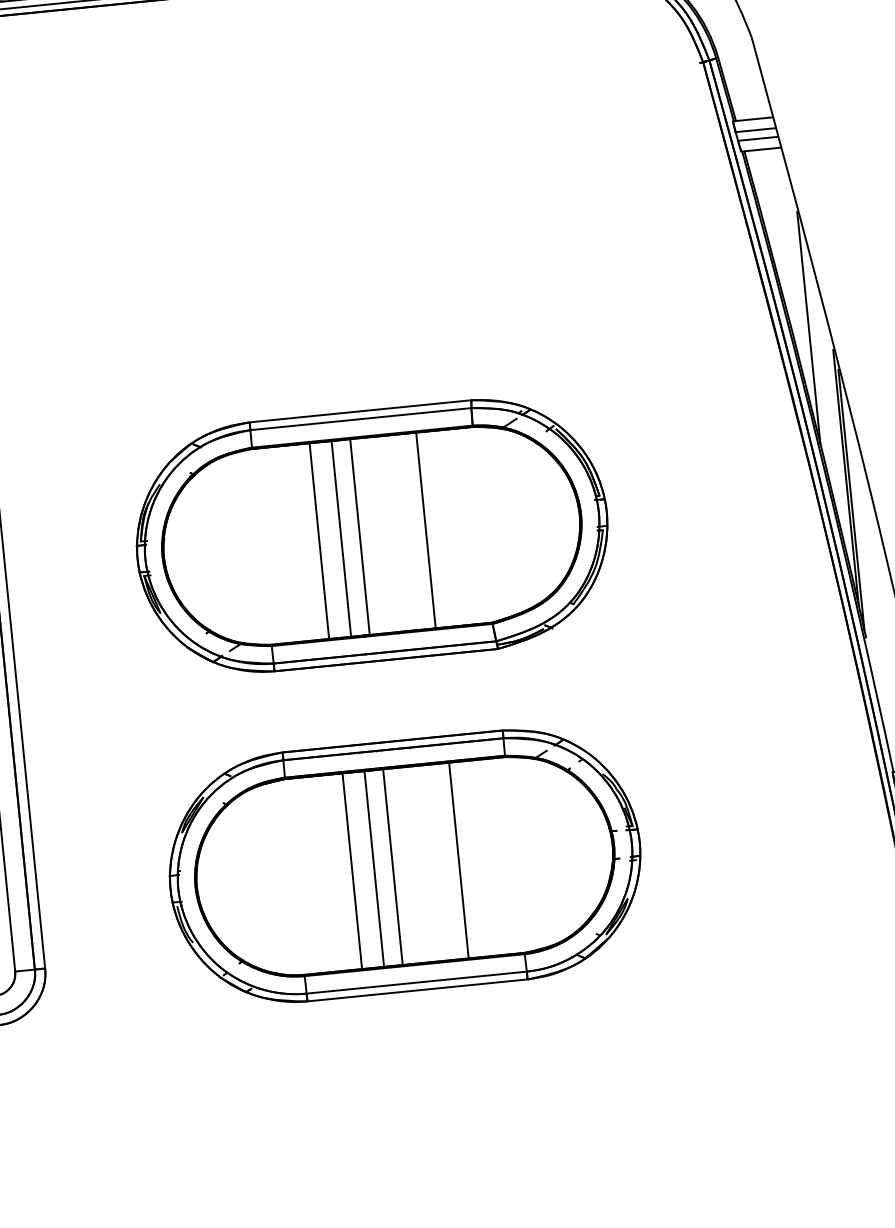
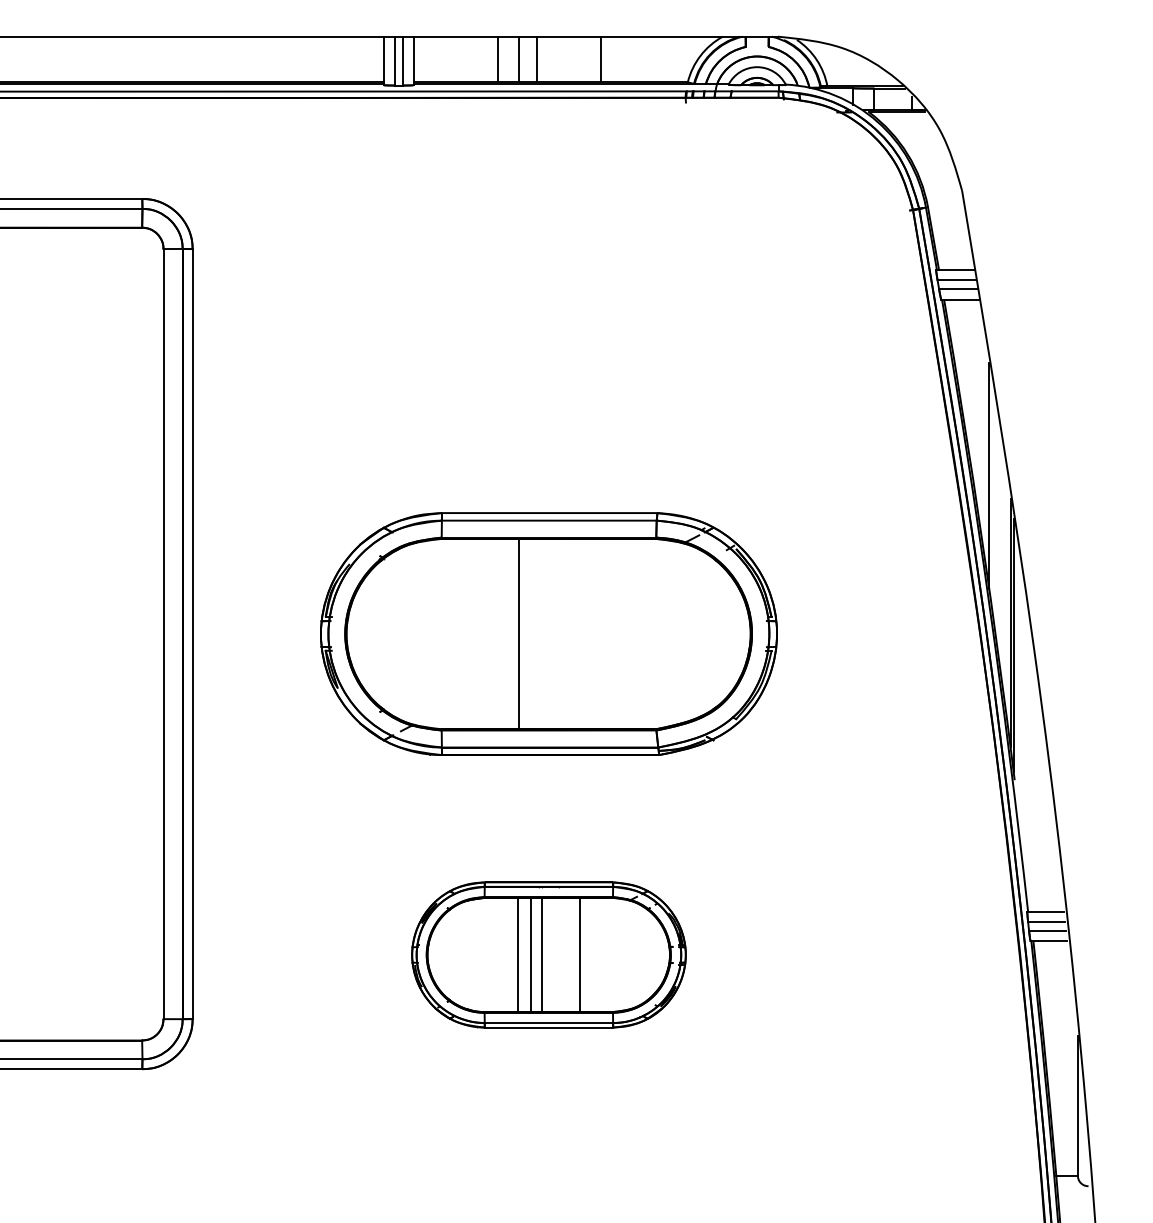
line: (426, 529) -> (601, 633), removed
line: (360, 536) -> (537, 633), removed
line: (319, 540) -> (497, 633), removed
part: (404, 865) -> (548, 954), size x0.6

